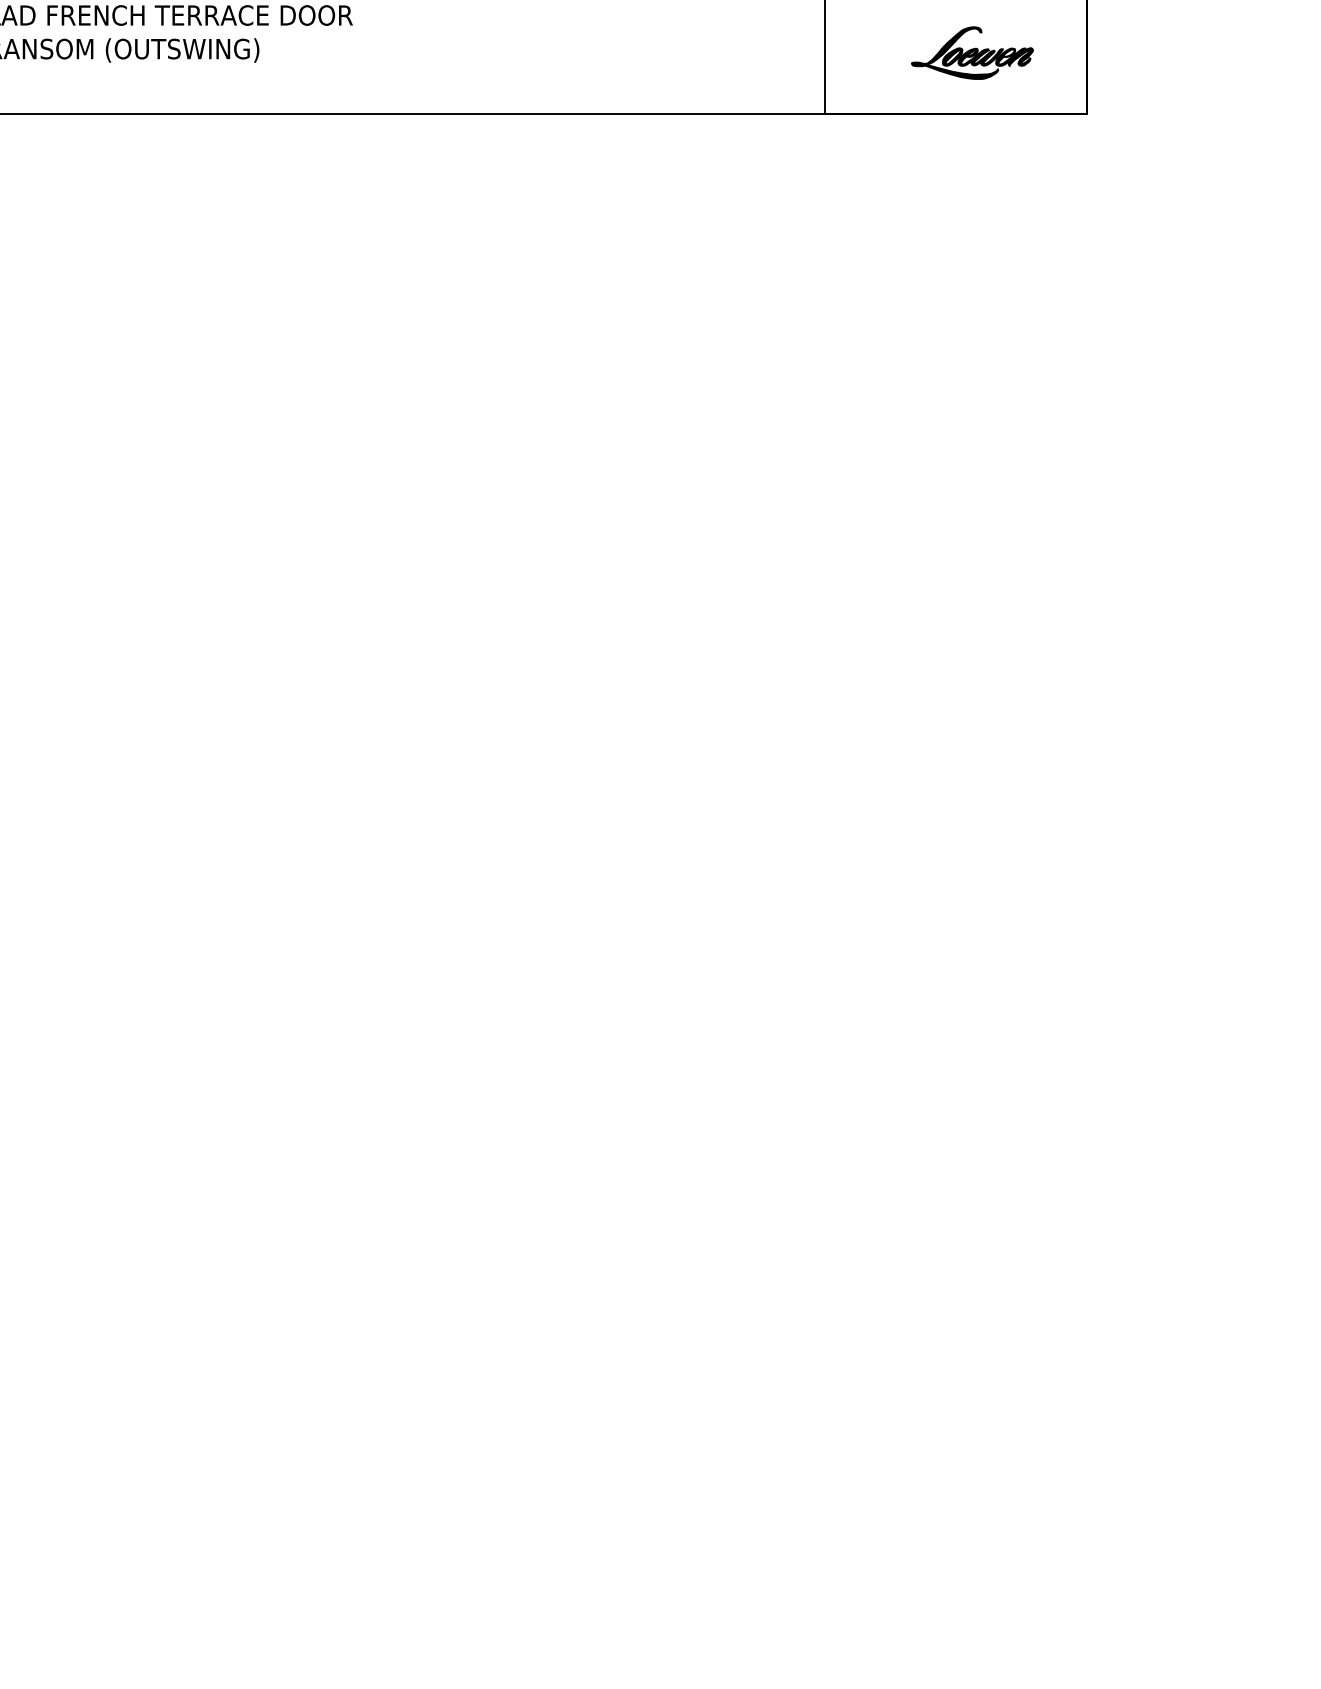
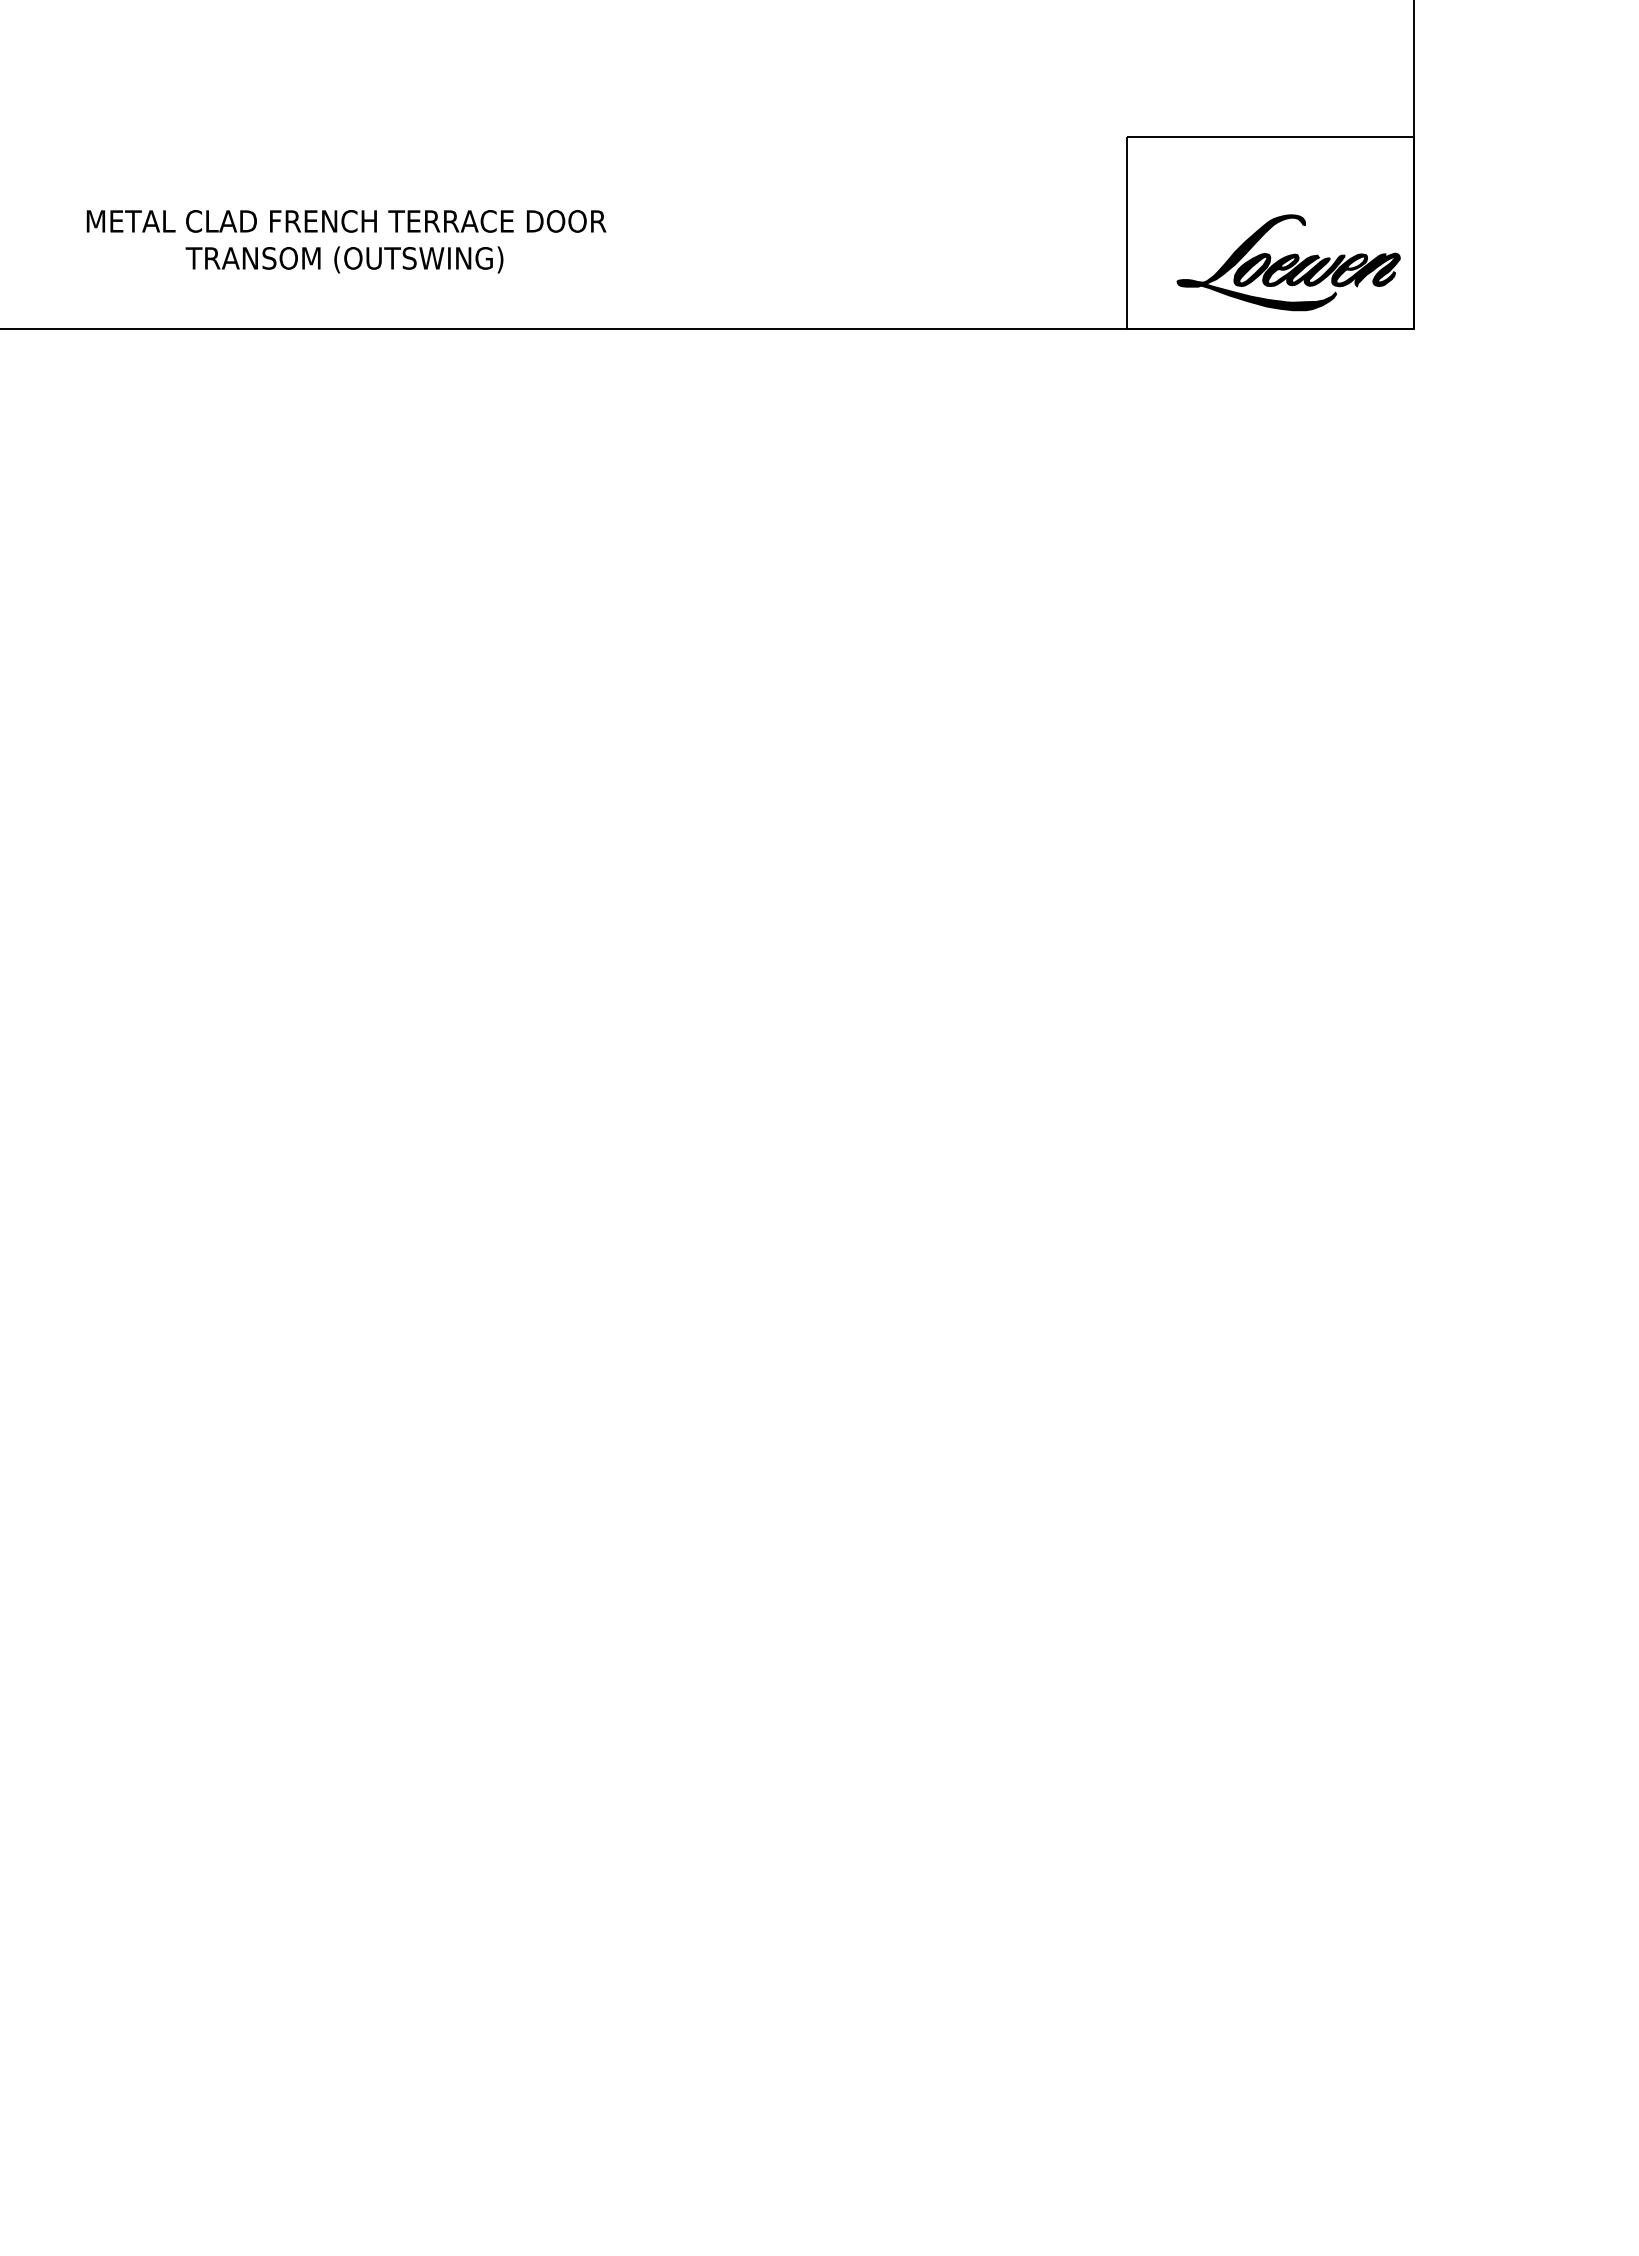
part: (972, 52) -> (1288, 262), size x1.67

